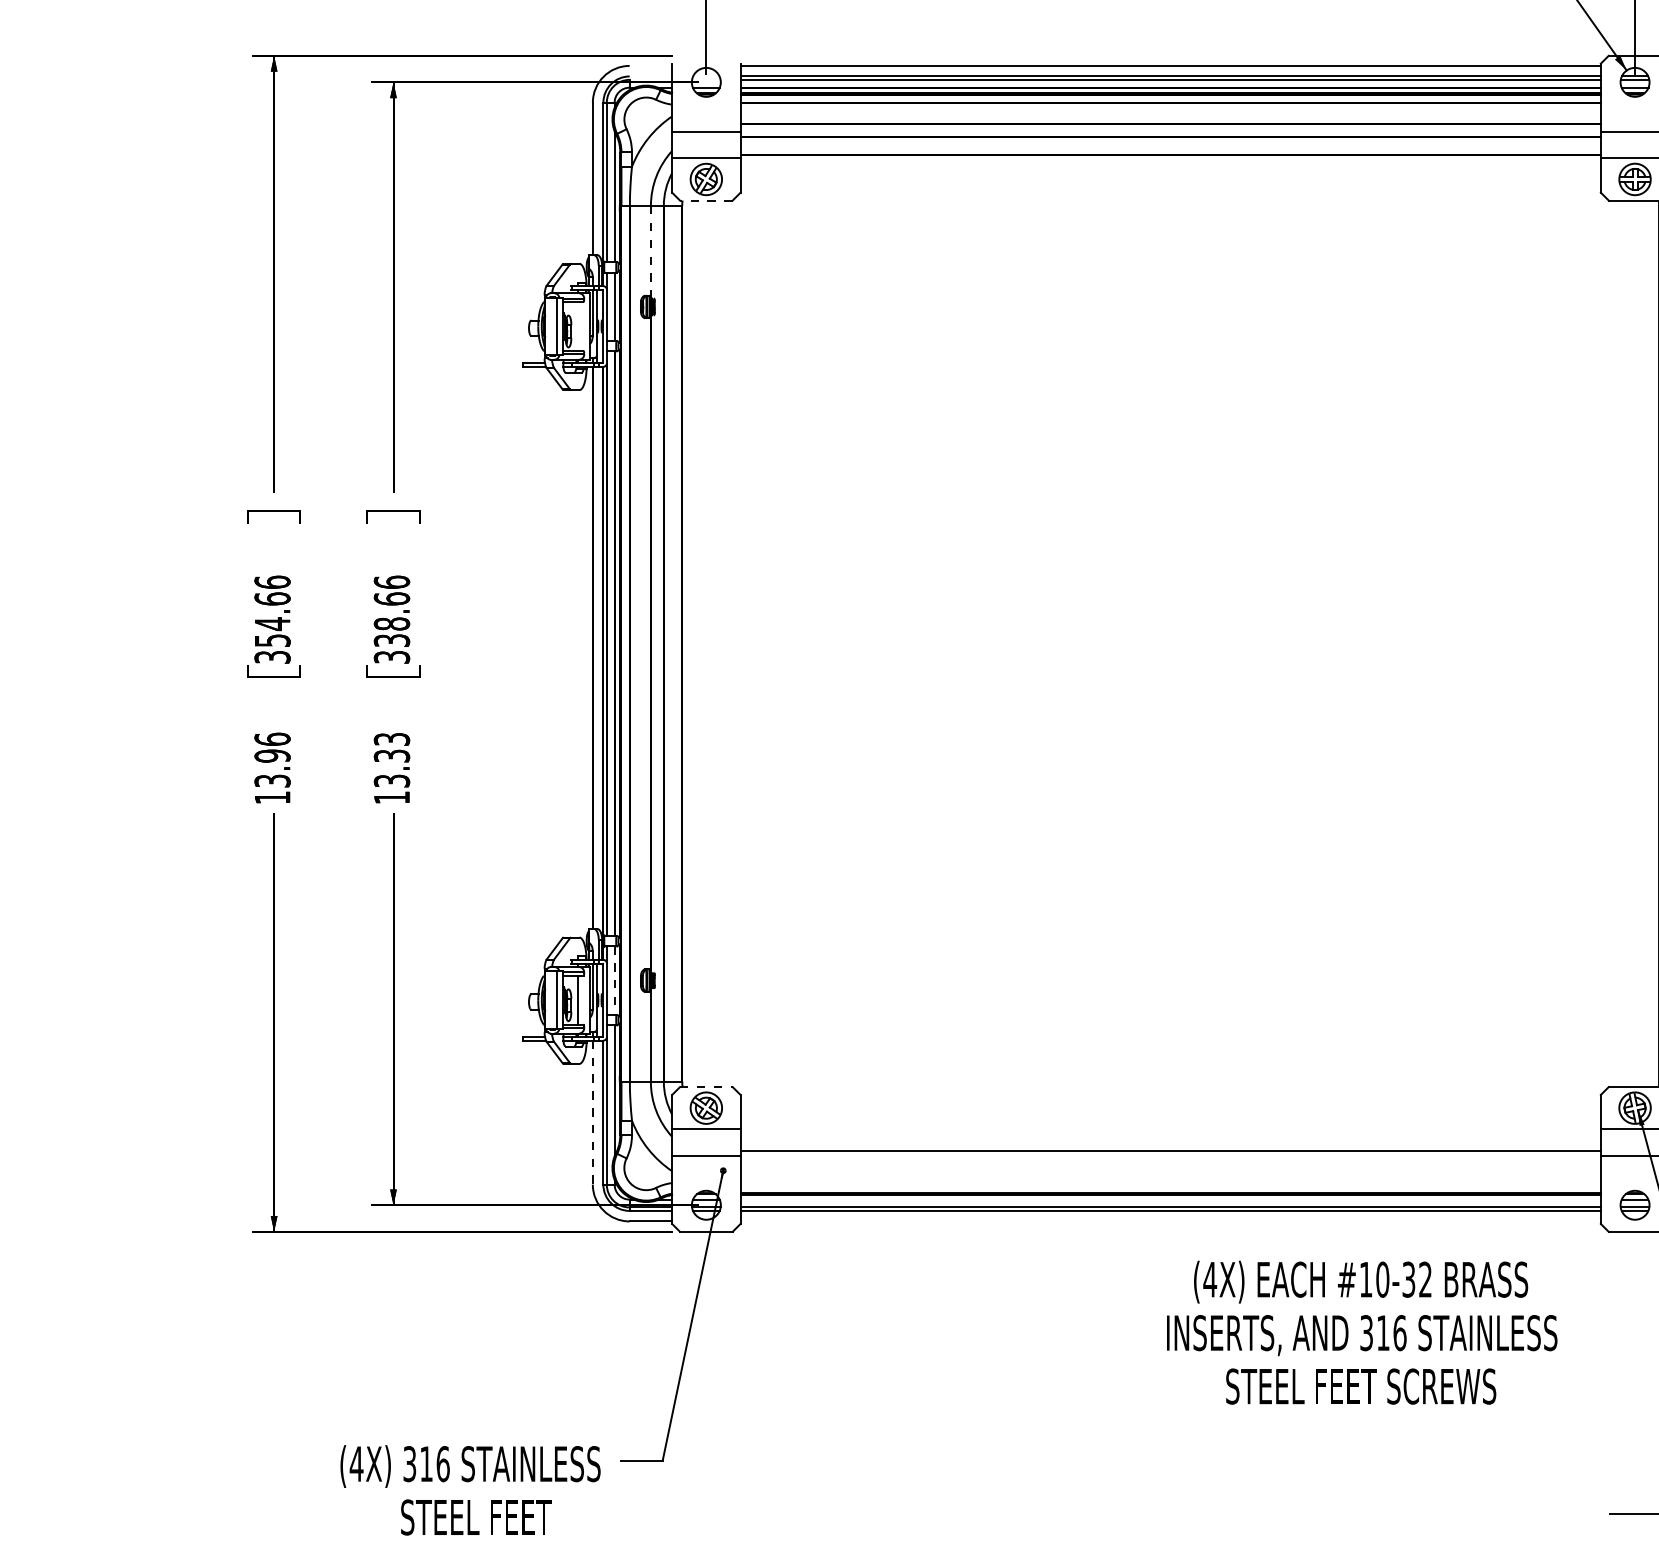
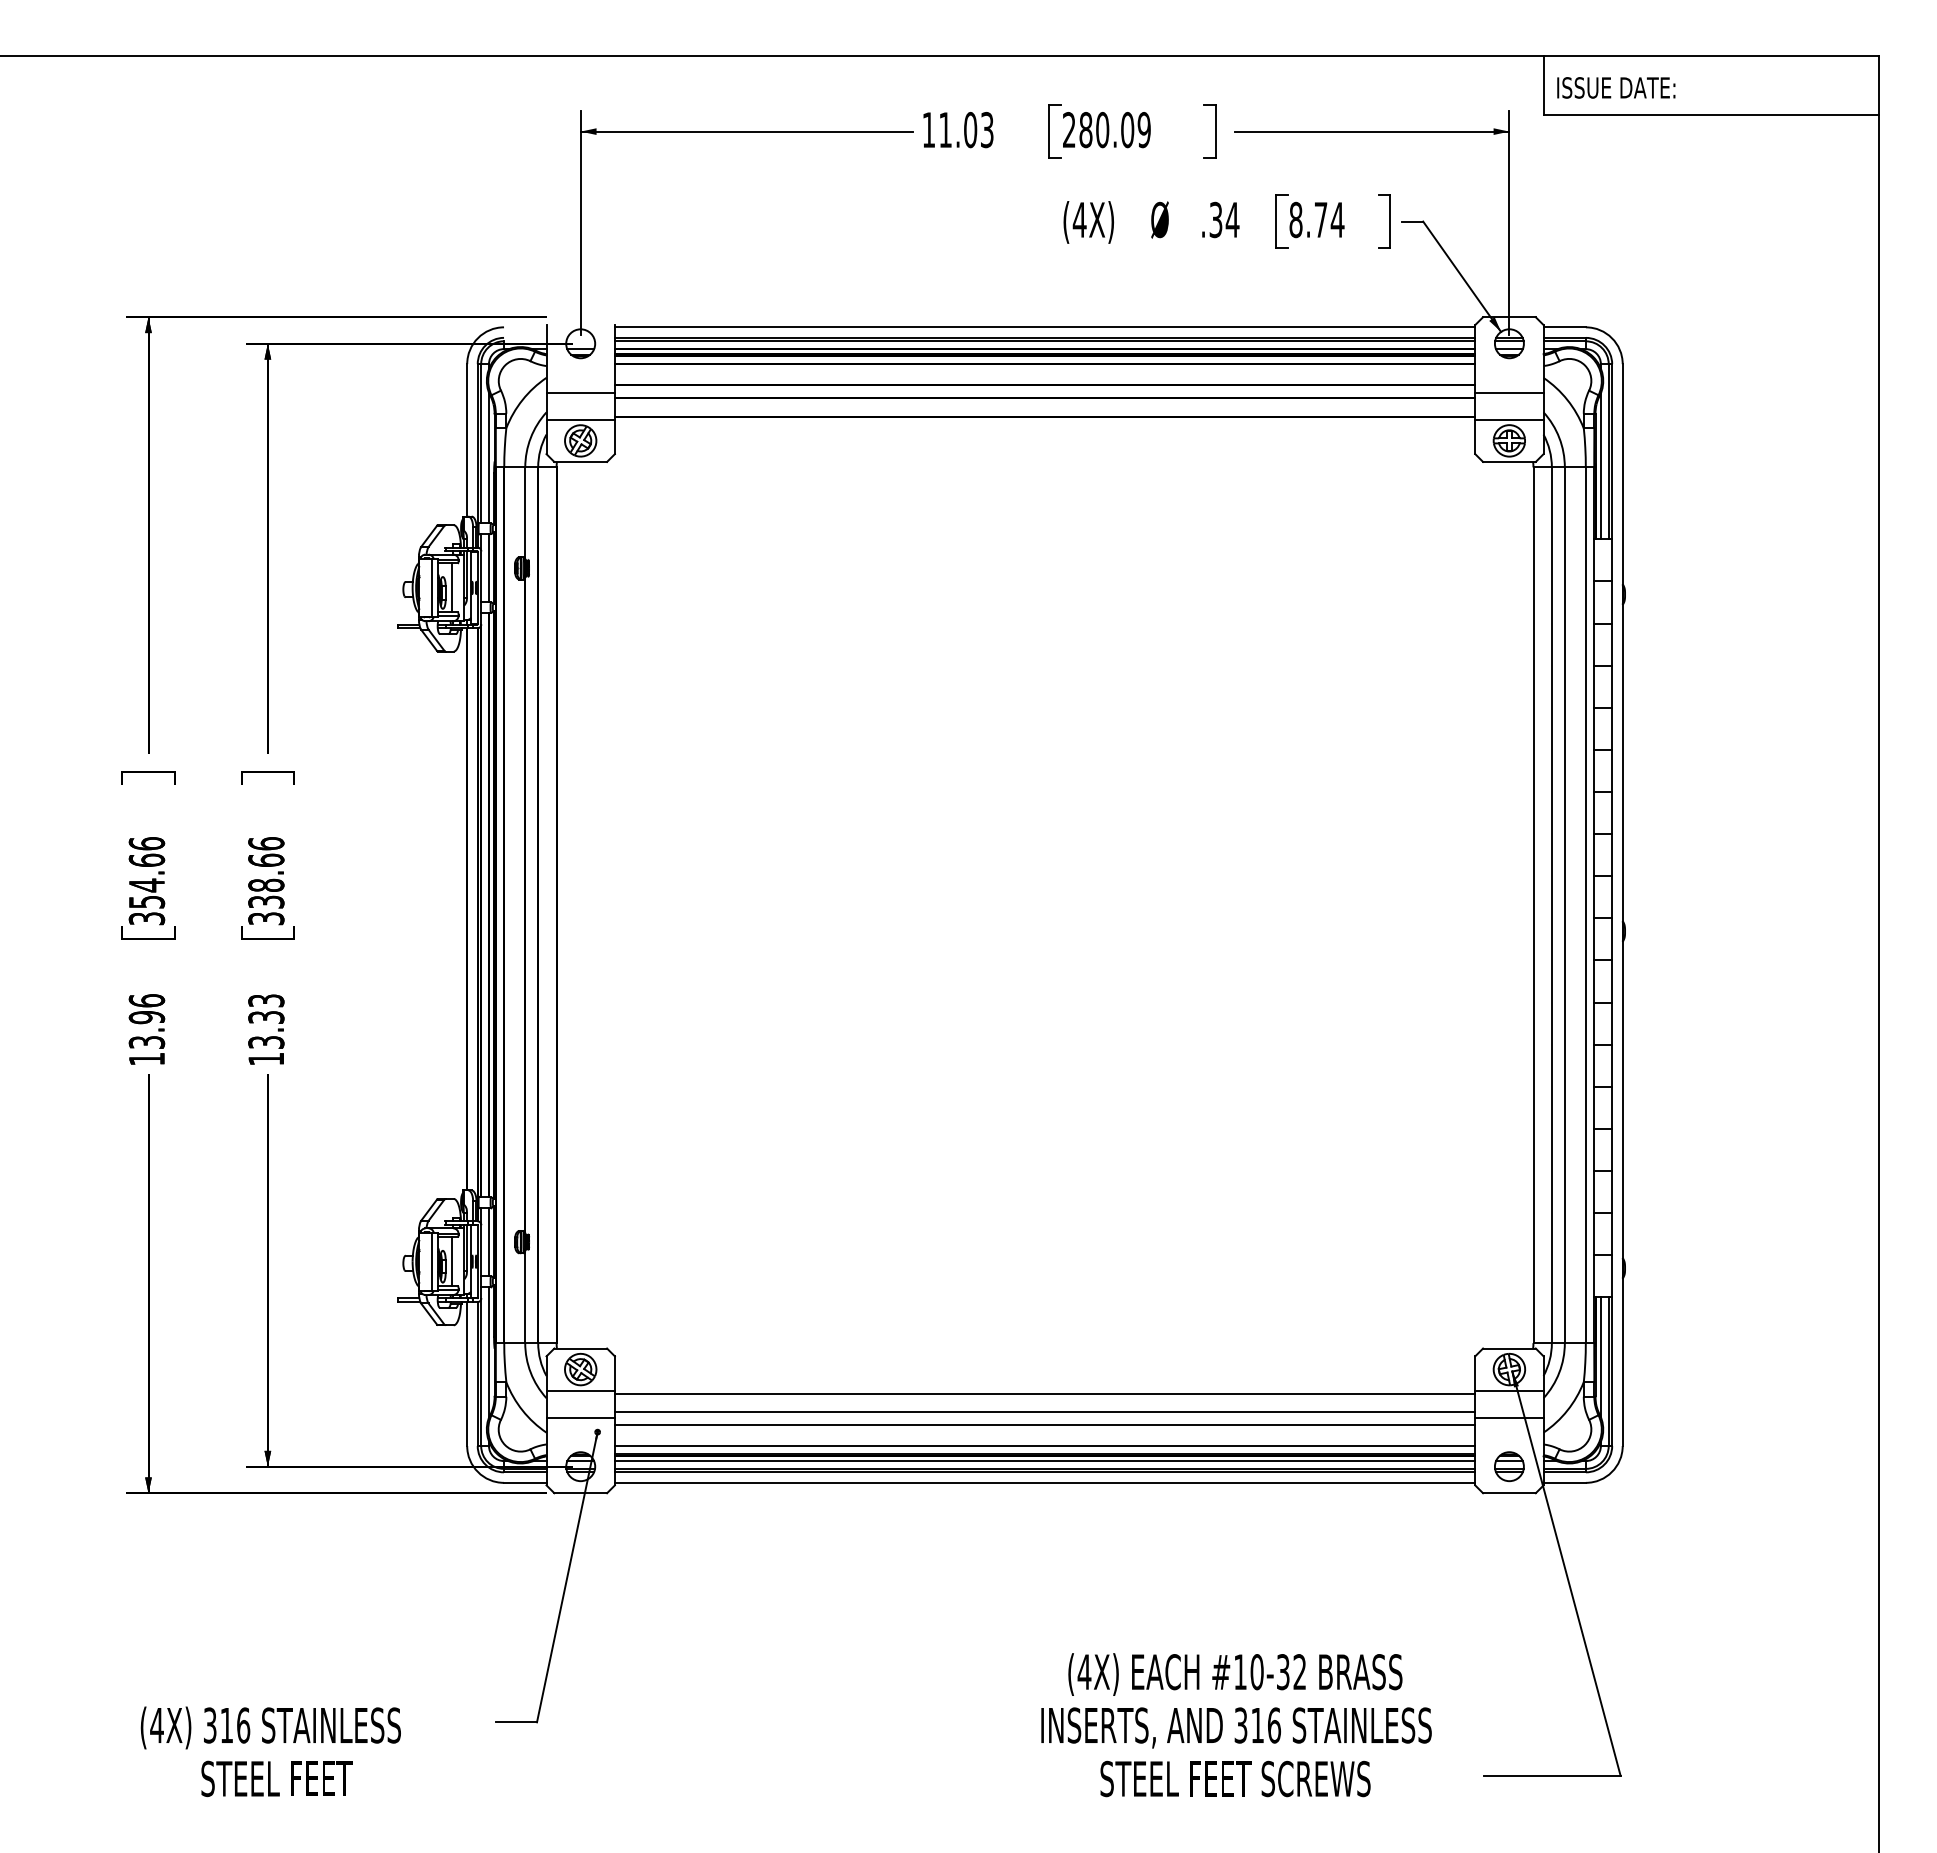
line: (706, 200) -> (580, 461), dashed -> solid
line: (651, 253) -> (525, 514), dashed -> solid
line: (577, 326) -> (451, 587), added
line: (615, 981) -> (489, 1242), dashed -> solid
line: (707, 1087) -> (581, 1348), dashed -> solid
line: (593, 1113) -> (467, 1374), dashed -> solid
line: (1170, 1132) -> (1044, 1393), added
line: (1170, 1164) -> (1044, 1425), added
line: (1170, 1185) -> (1044, 1446), added
line: (1170, 1200) -> (1044, 1461), added
line: (1170, 1221) -> (1044, 1482), added
text: (1362, 1333) -> (1236, 1725), moved
text: (470, 1490) -> (270, 1751), moved

